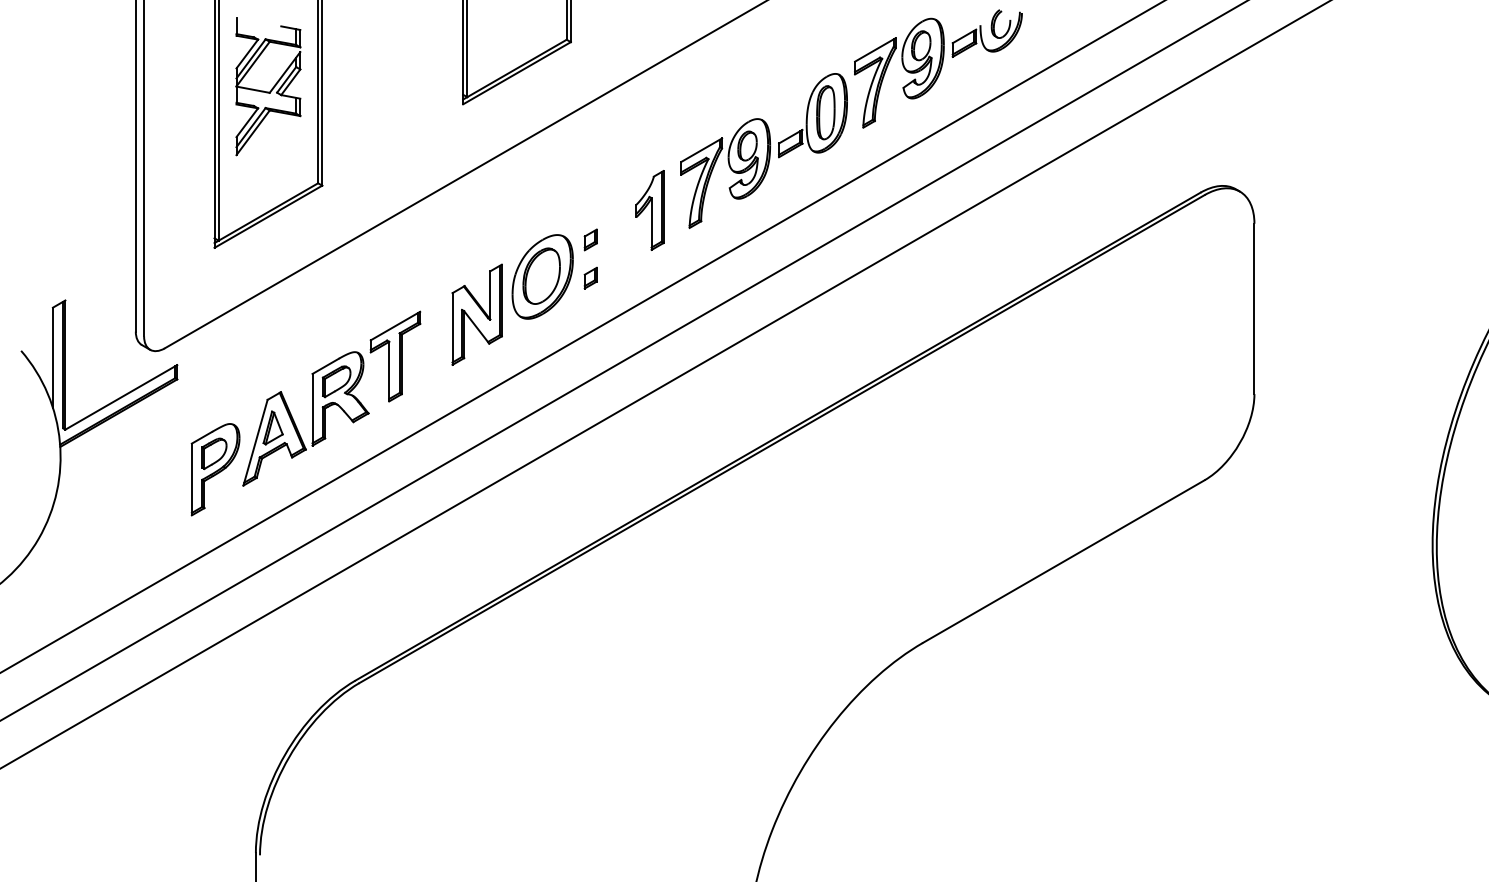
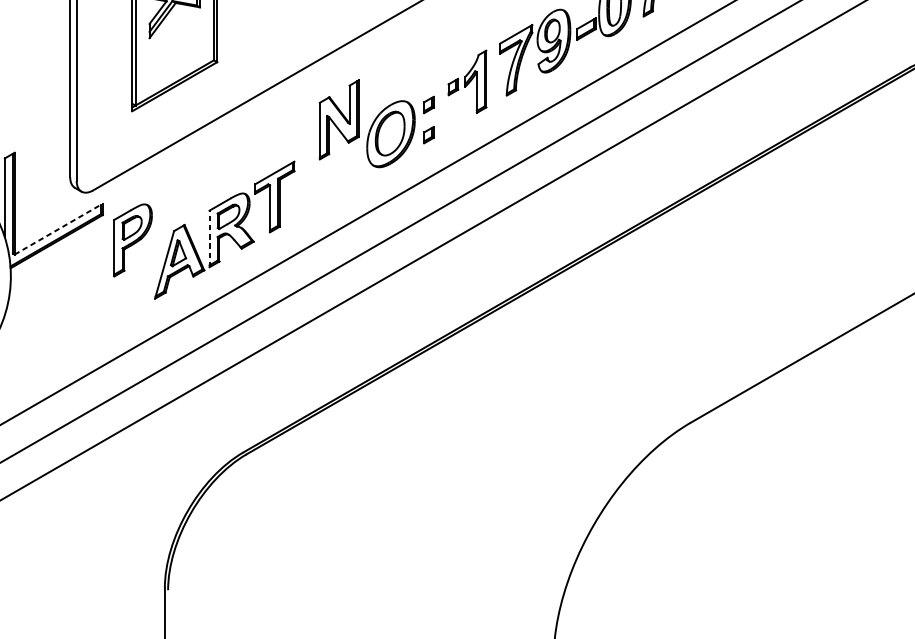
part: (621, 216) -> (453, 86), added
part: (476, 314) -> (338, 119), moved
line: (121, 397) -> (58, 229), solid -> dashed
line: (312, 409) -> (209, 238), solid -> dashed
part: (215, 469) -> (133, 240), moved

